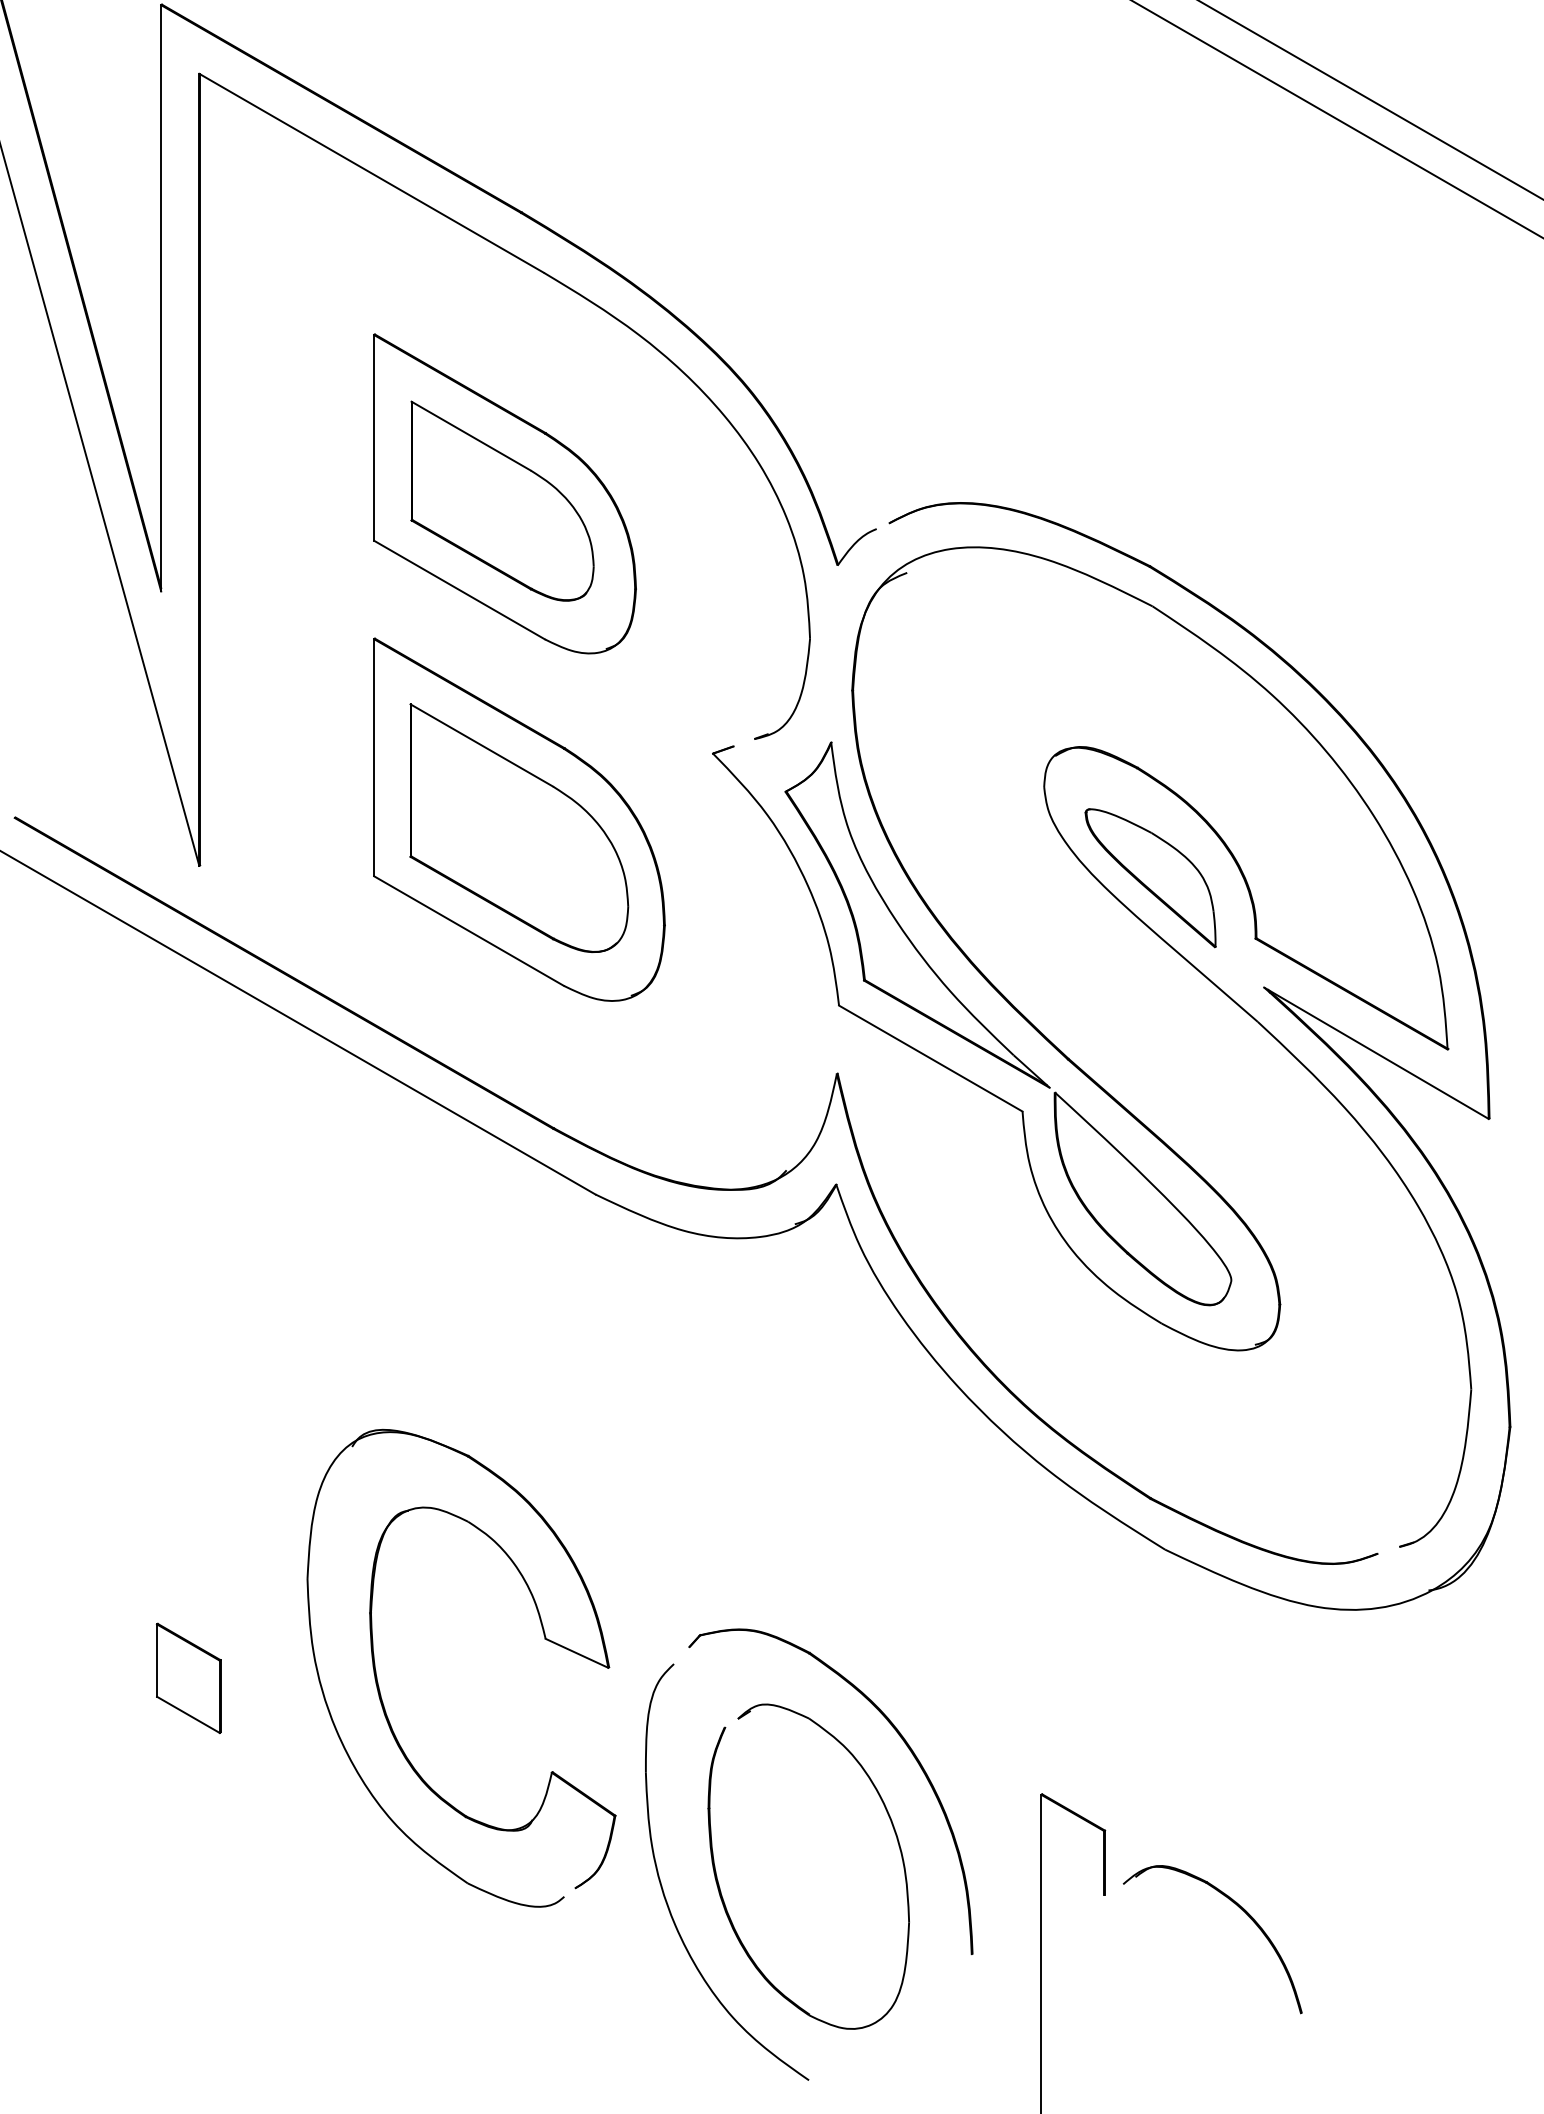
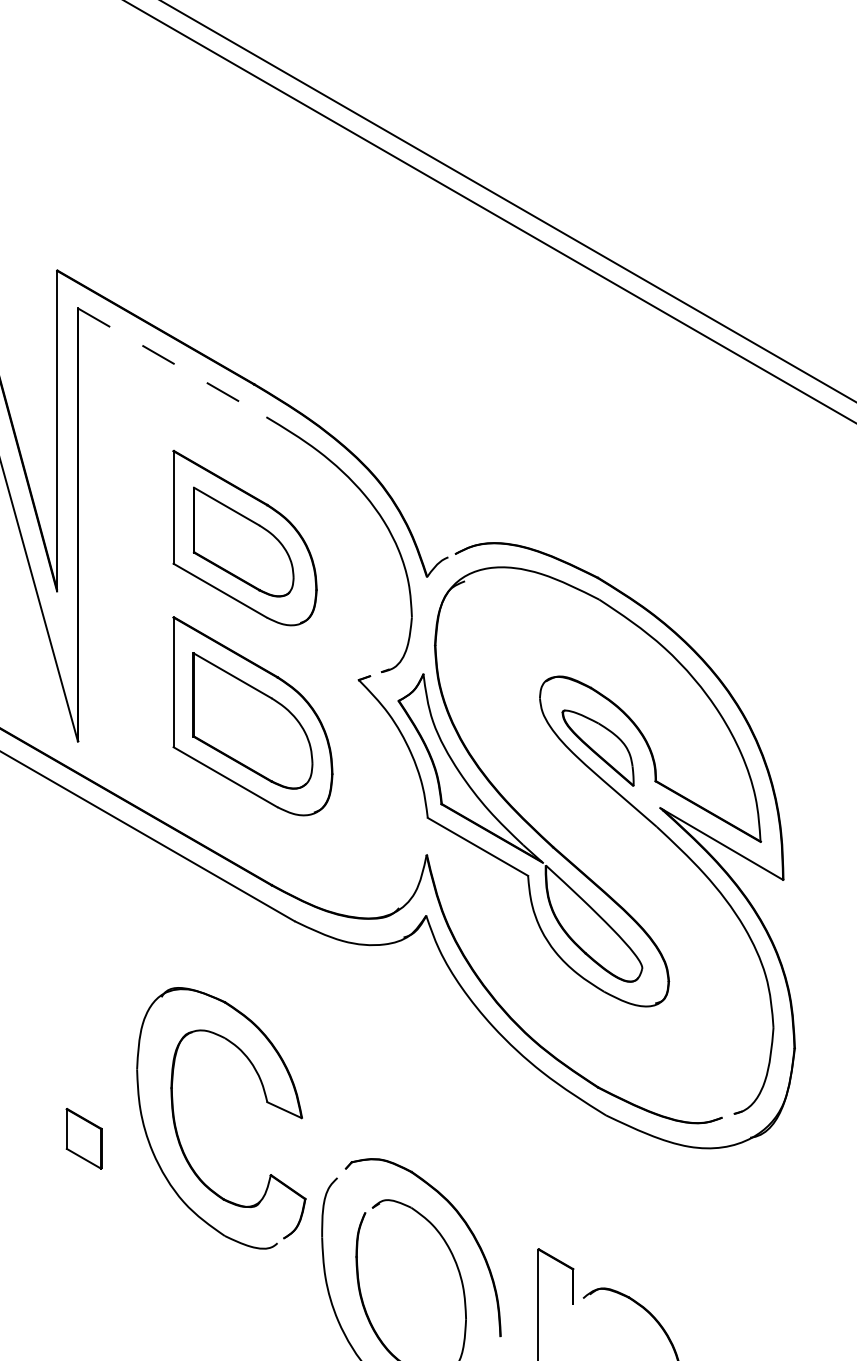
line: (372, 172) -> (172, 362), solid -> dashed
part: (187, 1677) -> (83, 1138), moved
part: (379, 1681) -> (176, 1125), moved

